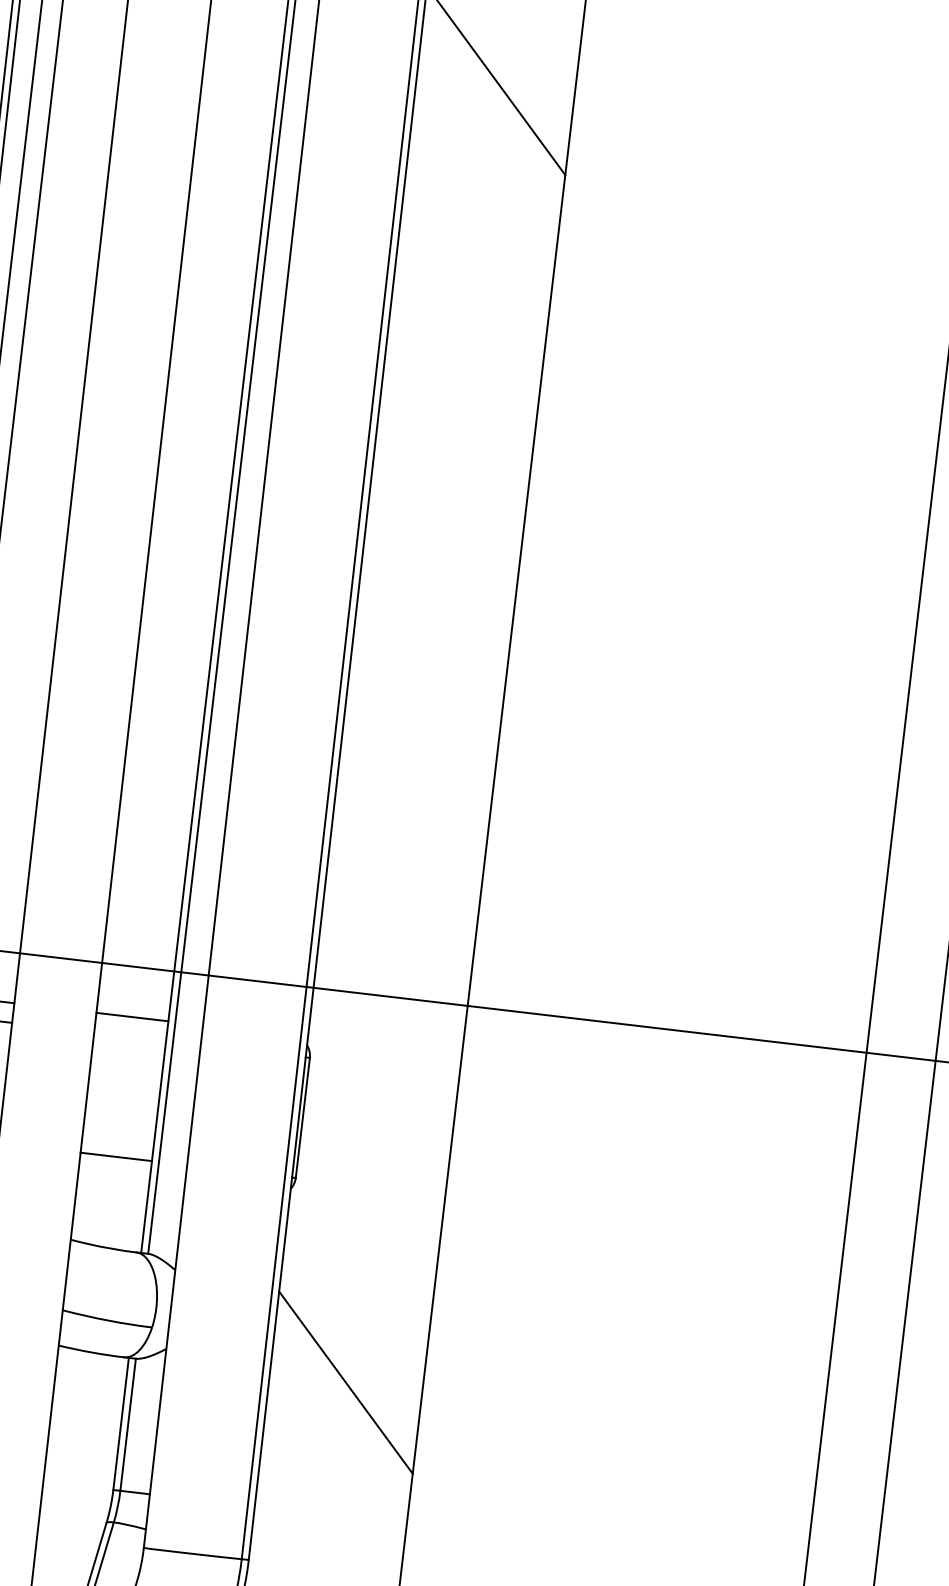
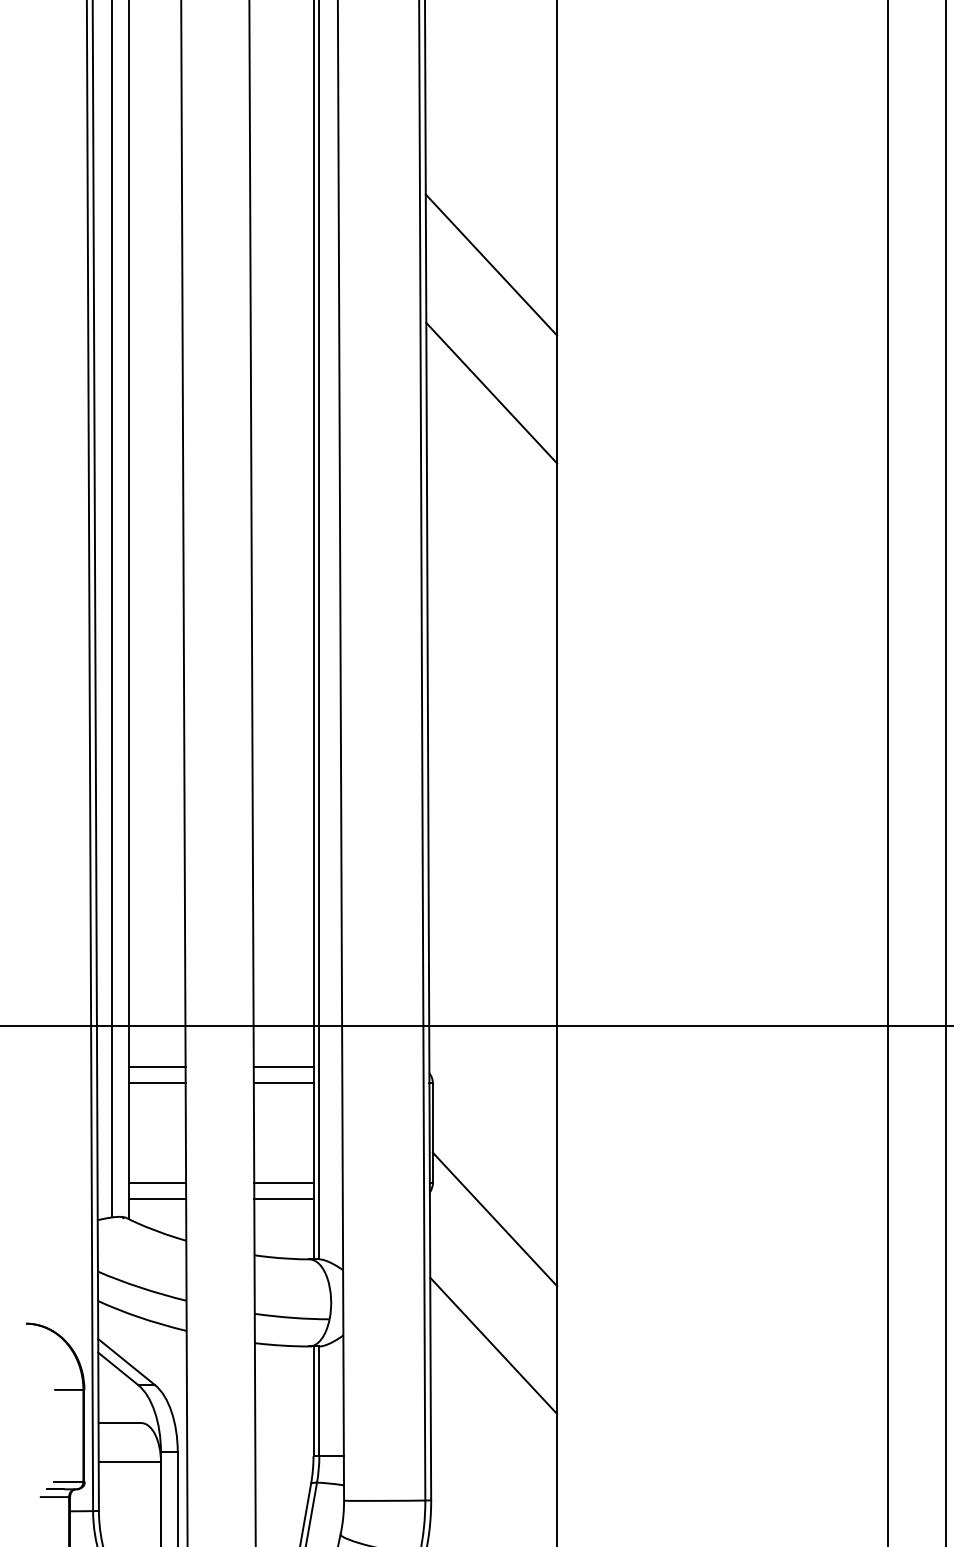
line: (478, 234) -> (491, 392), added
line: (129, 1036) -> (283, 1083), added
line: (113, 1176) -> (283, 1199), added
line: (364, 1230) -> (494, 1219), added

